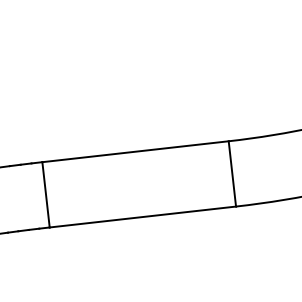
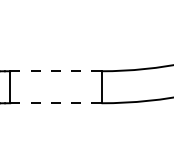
line: (134, 152) -> (55, 71), solid -> dashed
line: (142, 217) -> (55, 103), solid -> dashed

